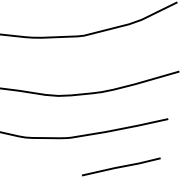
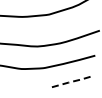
line: (121, 166) -> (72, 81), solid -> dashed

